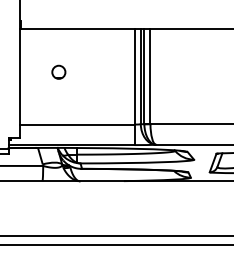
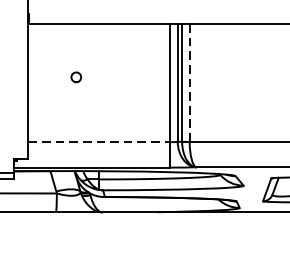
circle: (58, 71) -> (75, 76), size x0.6
line: (150, 77) -> (189, 83), solid -> dashed
line: (77, 124) -> (99, 142), solid -> dashed

